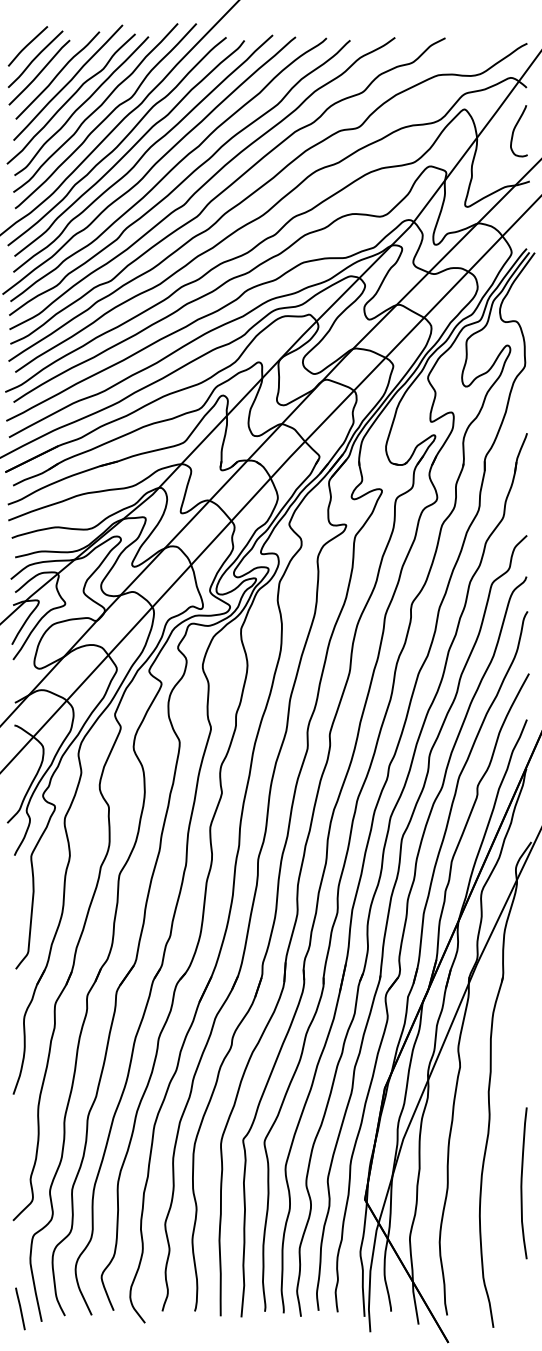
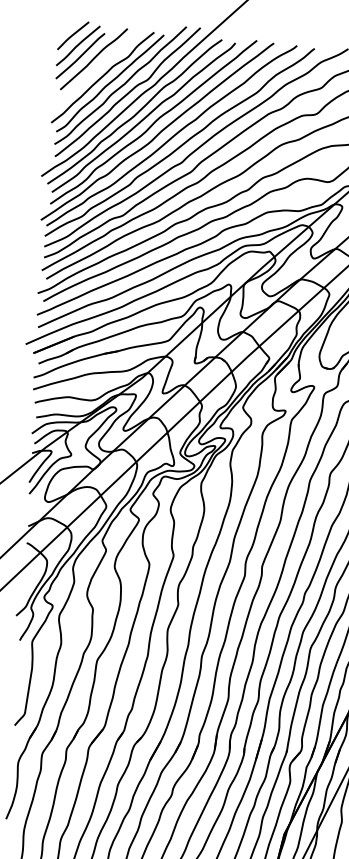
line: (68, 82) -> (101, 65), removed

